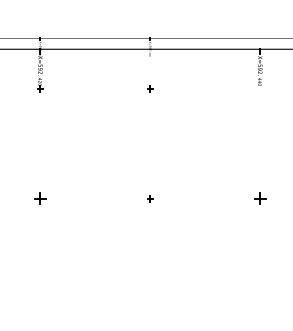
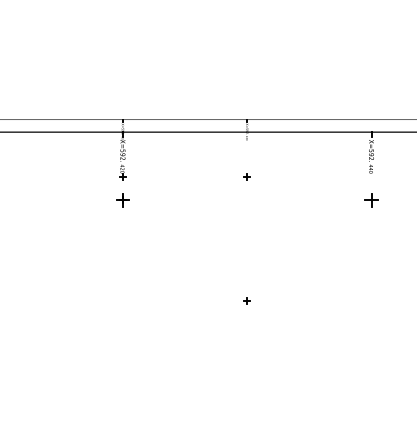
part: (40, 198) -> (122, 200), moved
part: (260, 198) -> (371, 200), moved

